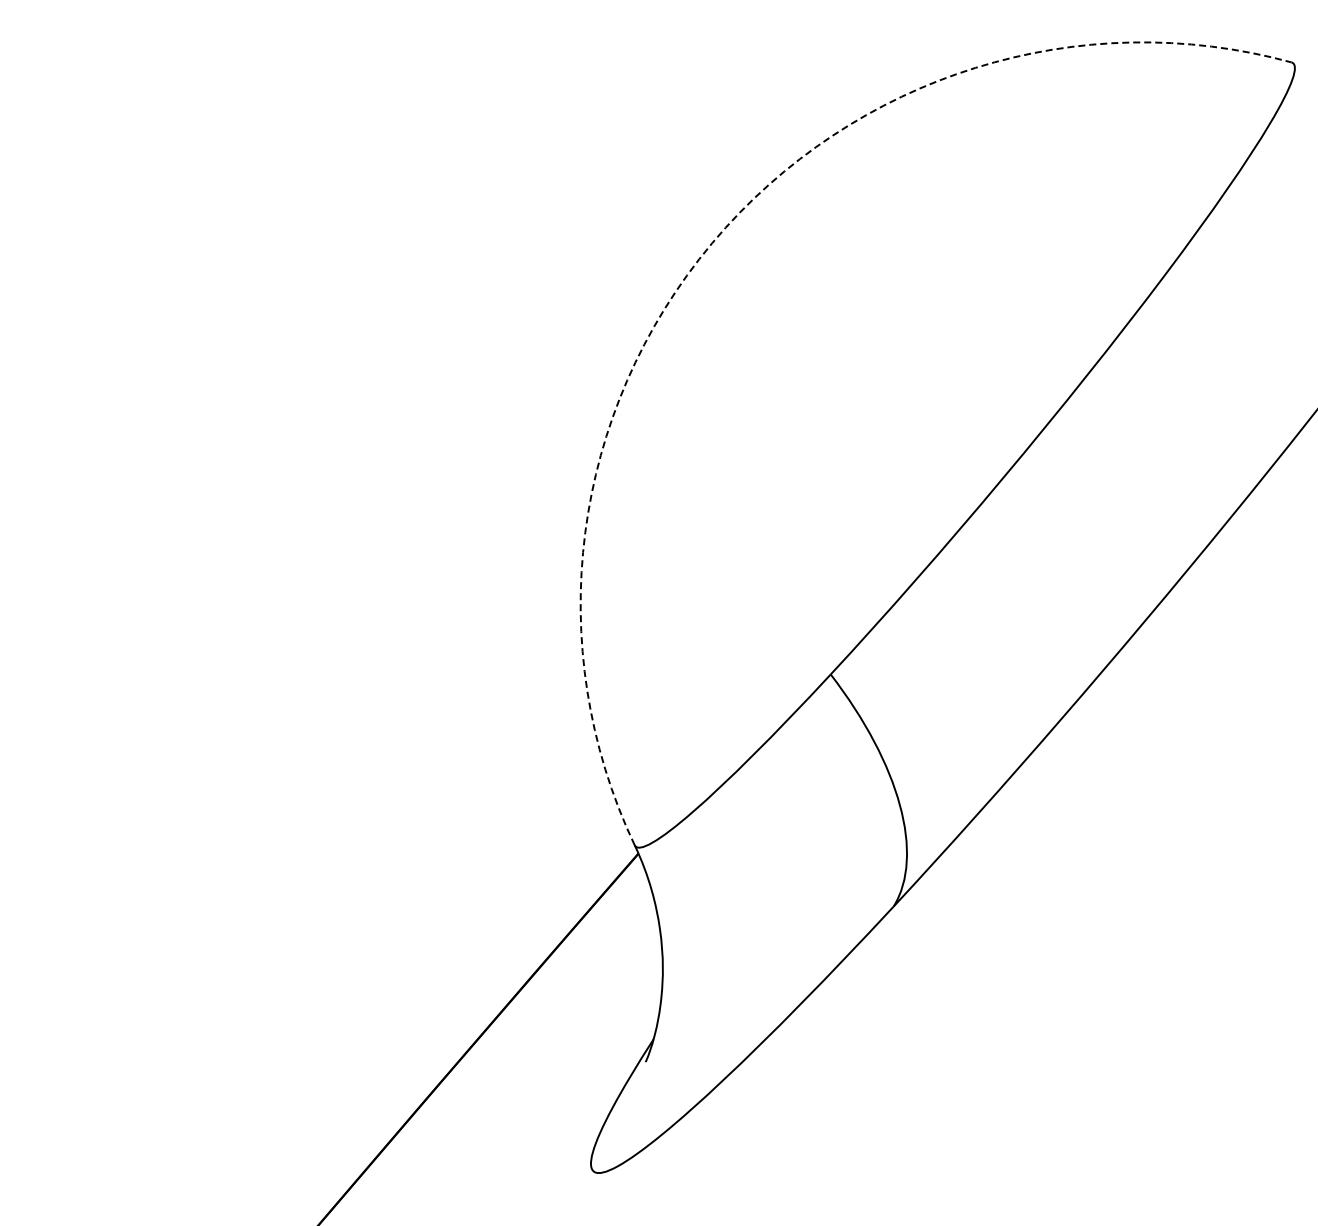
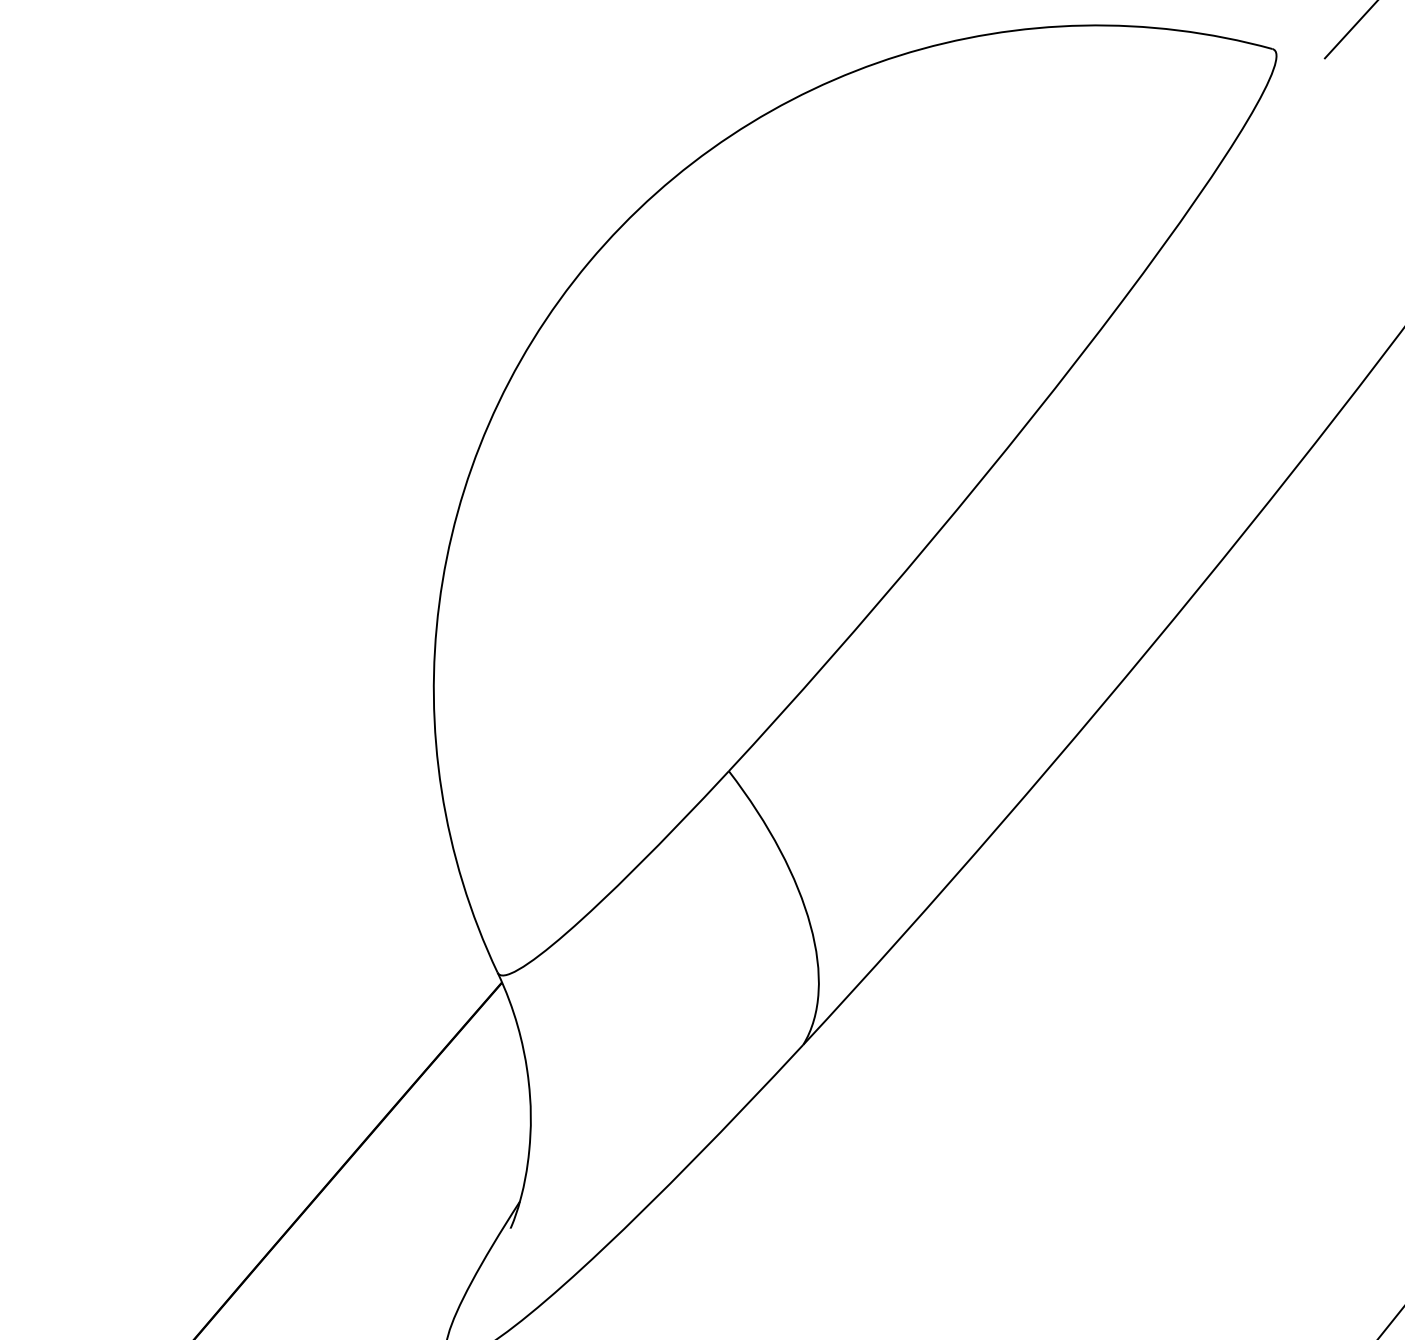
arc: (712, 243) -> (589, 262), dashed -> solid

